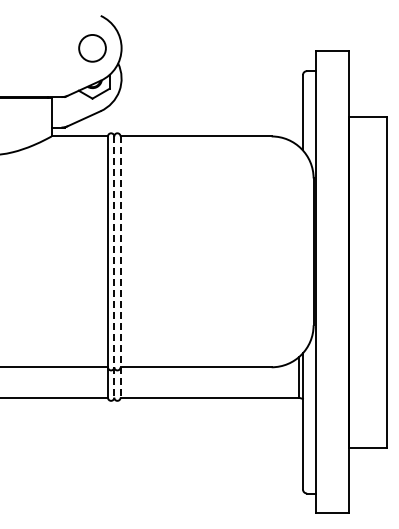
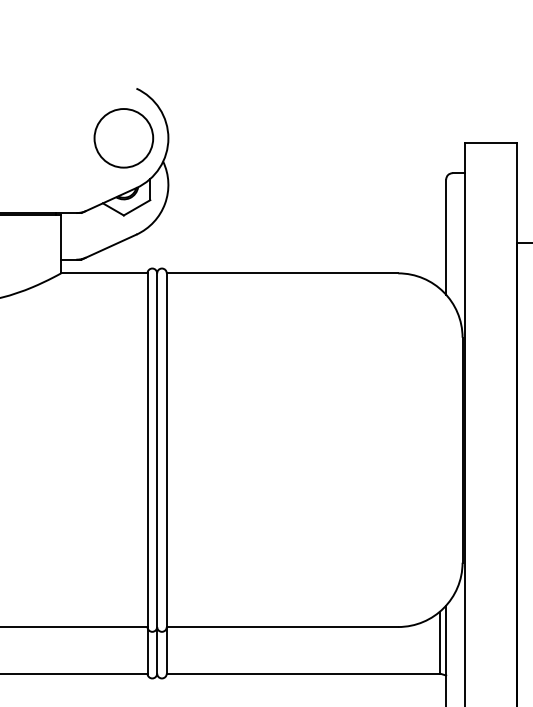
circle: (92, 48) -> (123, 138), size x1.43
line: (114, 267) -> (157, 474), dashed -> solid
line: (120, 267) -> (166, 474), dashed -> solid

